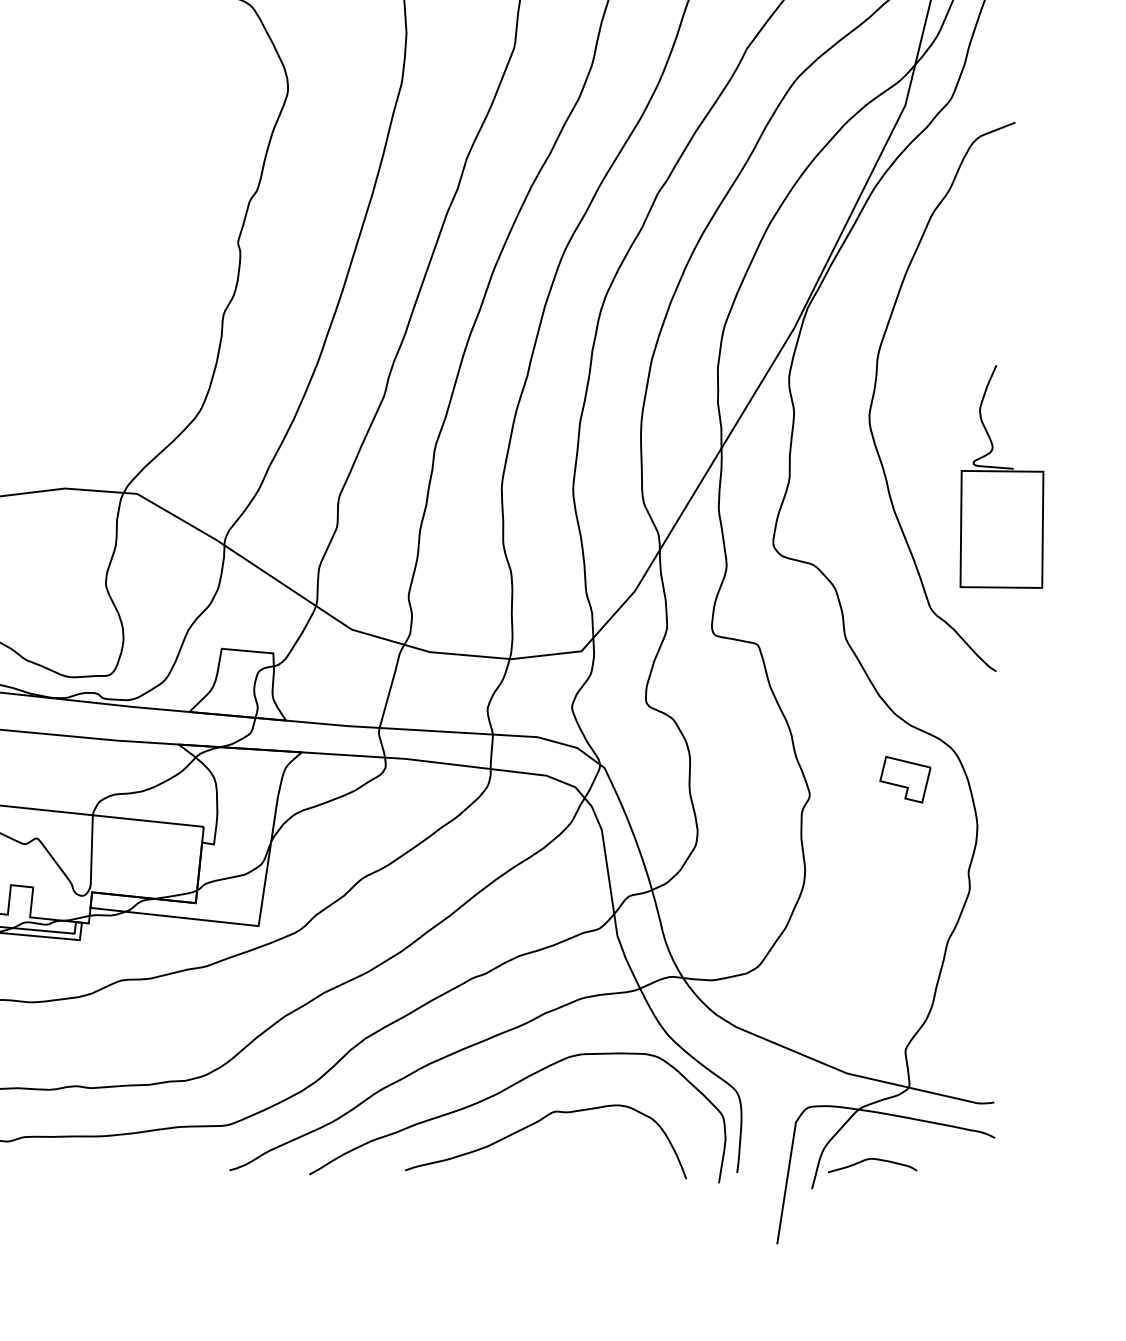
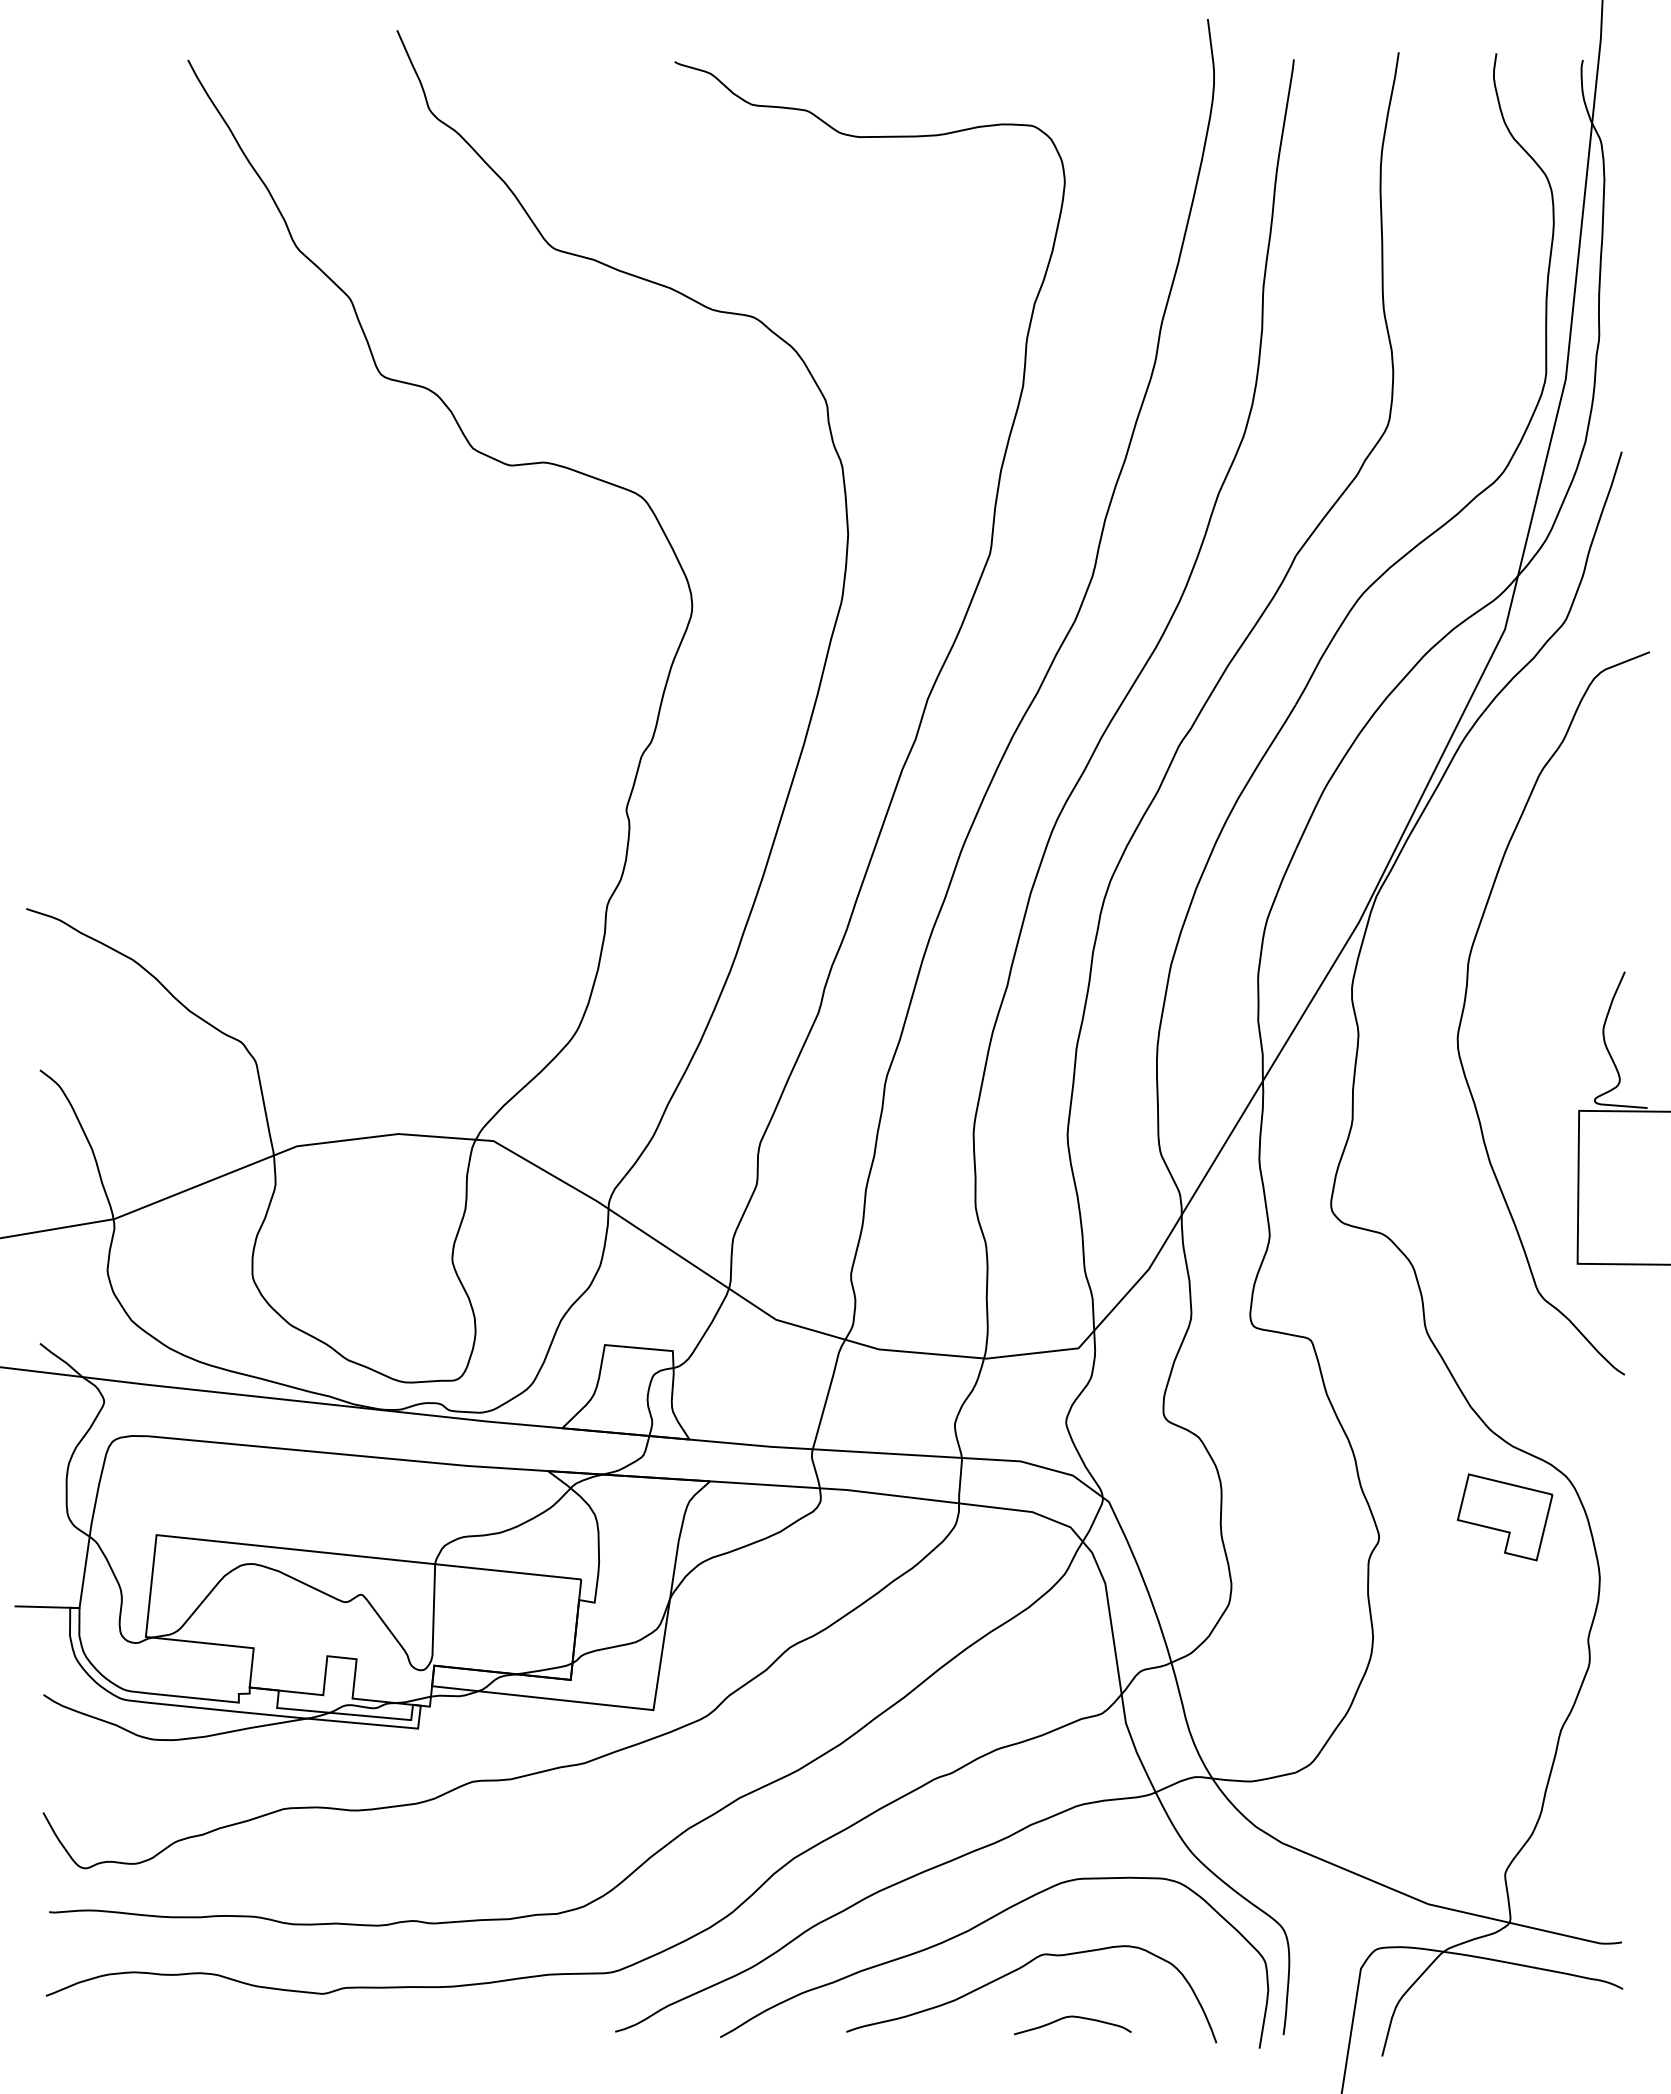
part: (904, 779) -> (1504, 1517), size x1.43
curve: (872, 1159) -> (1072, 2017), moved

